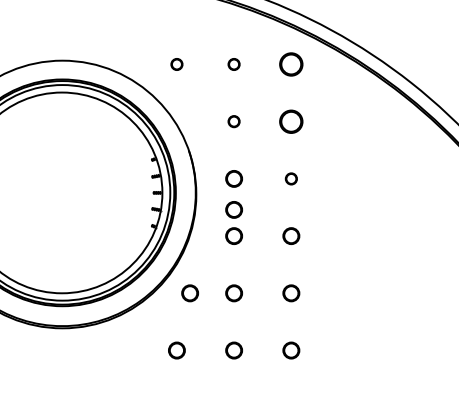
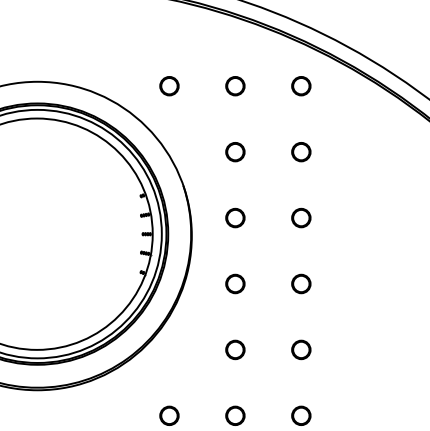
circle: (176, 64) -> (168, 86), size x1.43
circle: (233, 64) -> (234, 86), size x1.43
circle: (291, 64) -> (301, 86), size x0.71
circle: (233, 121) -> (234, 151), size x1.43
circle: (291, 121) -> (301, 151), size x0.71
circle: (291, 178) -> (301, 217), size x1.43
circle: (233, 209) -> (234, 253), removed
circle: (189, 293) -> (183, 350), removed

